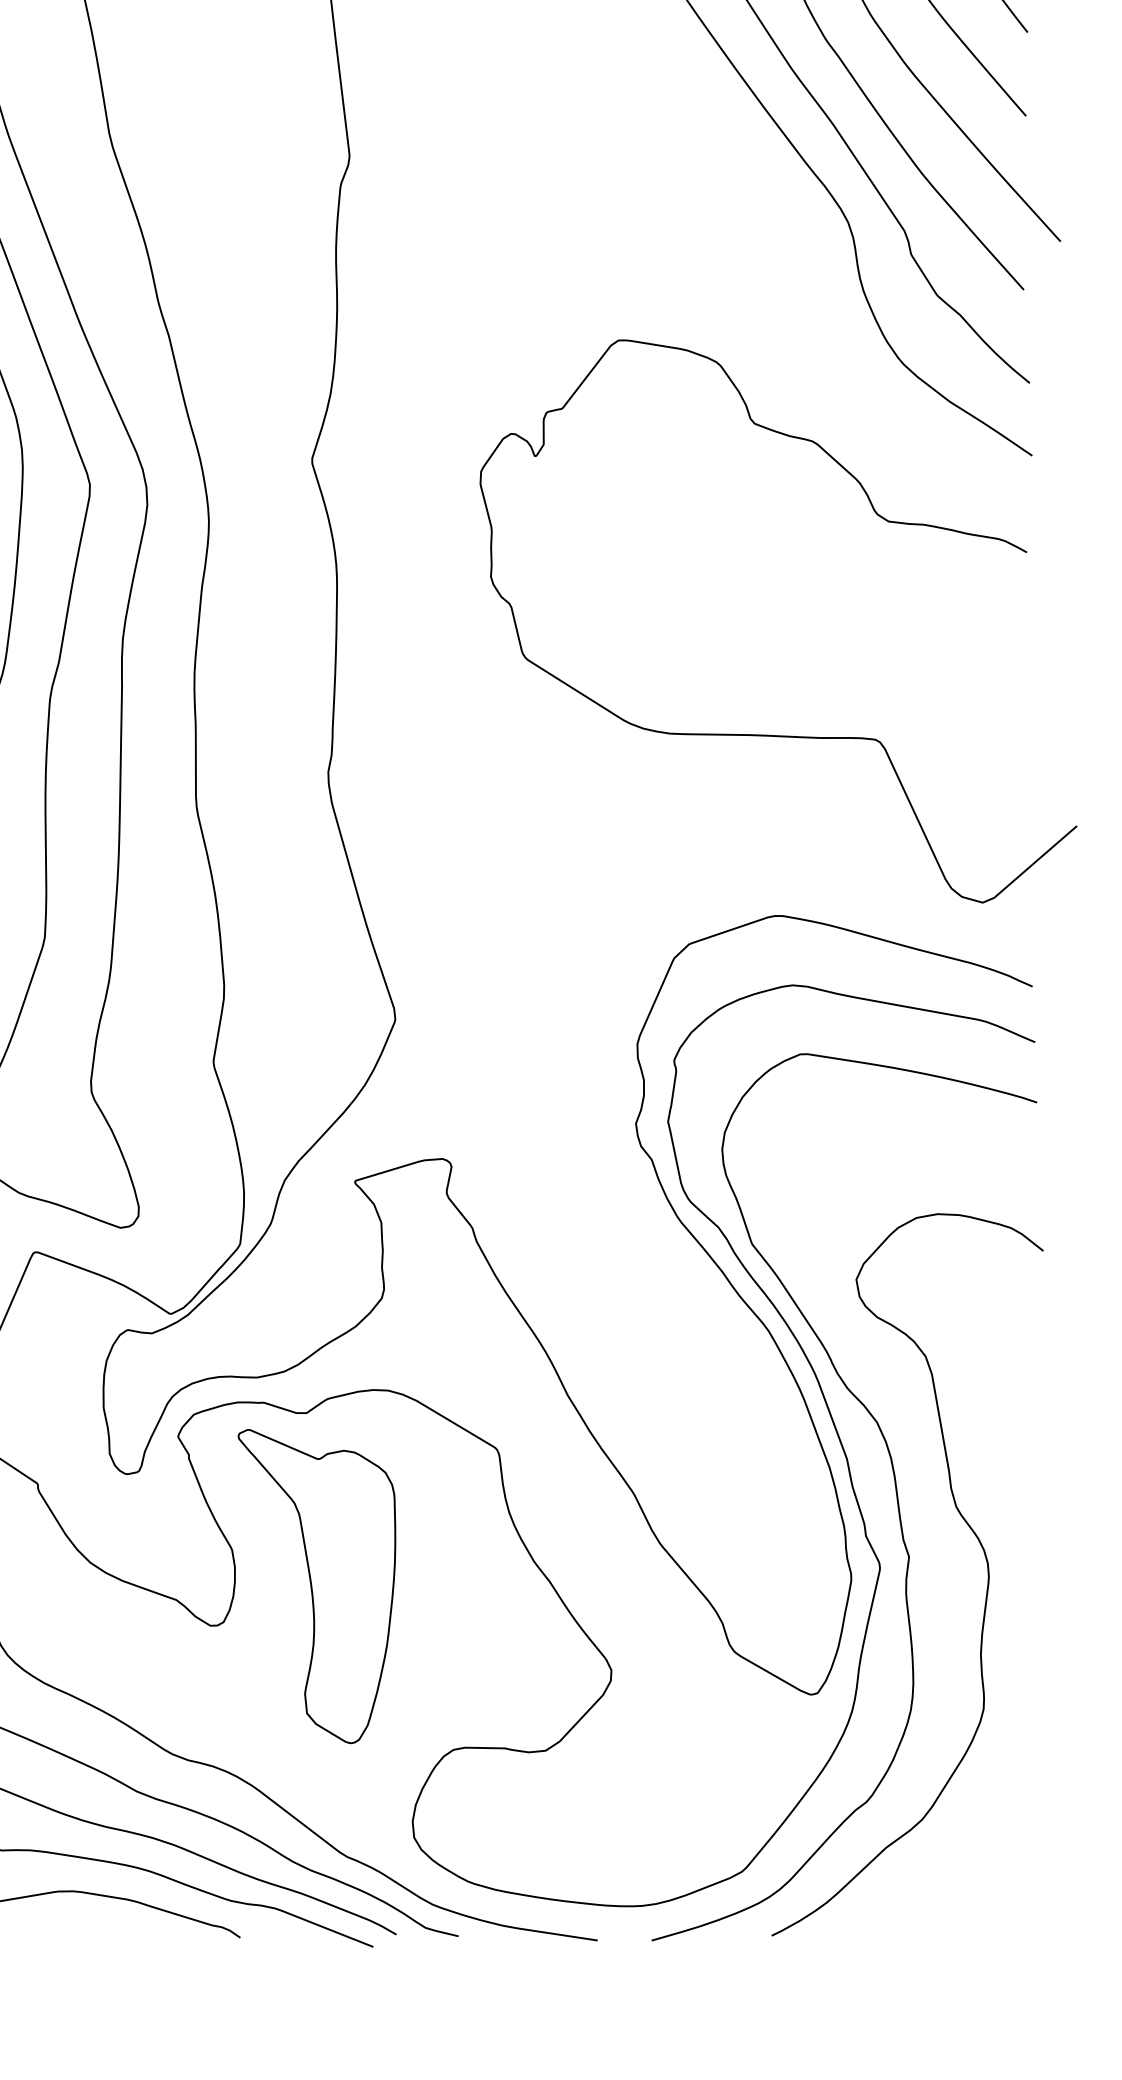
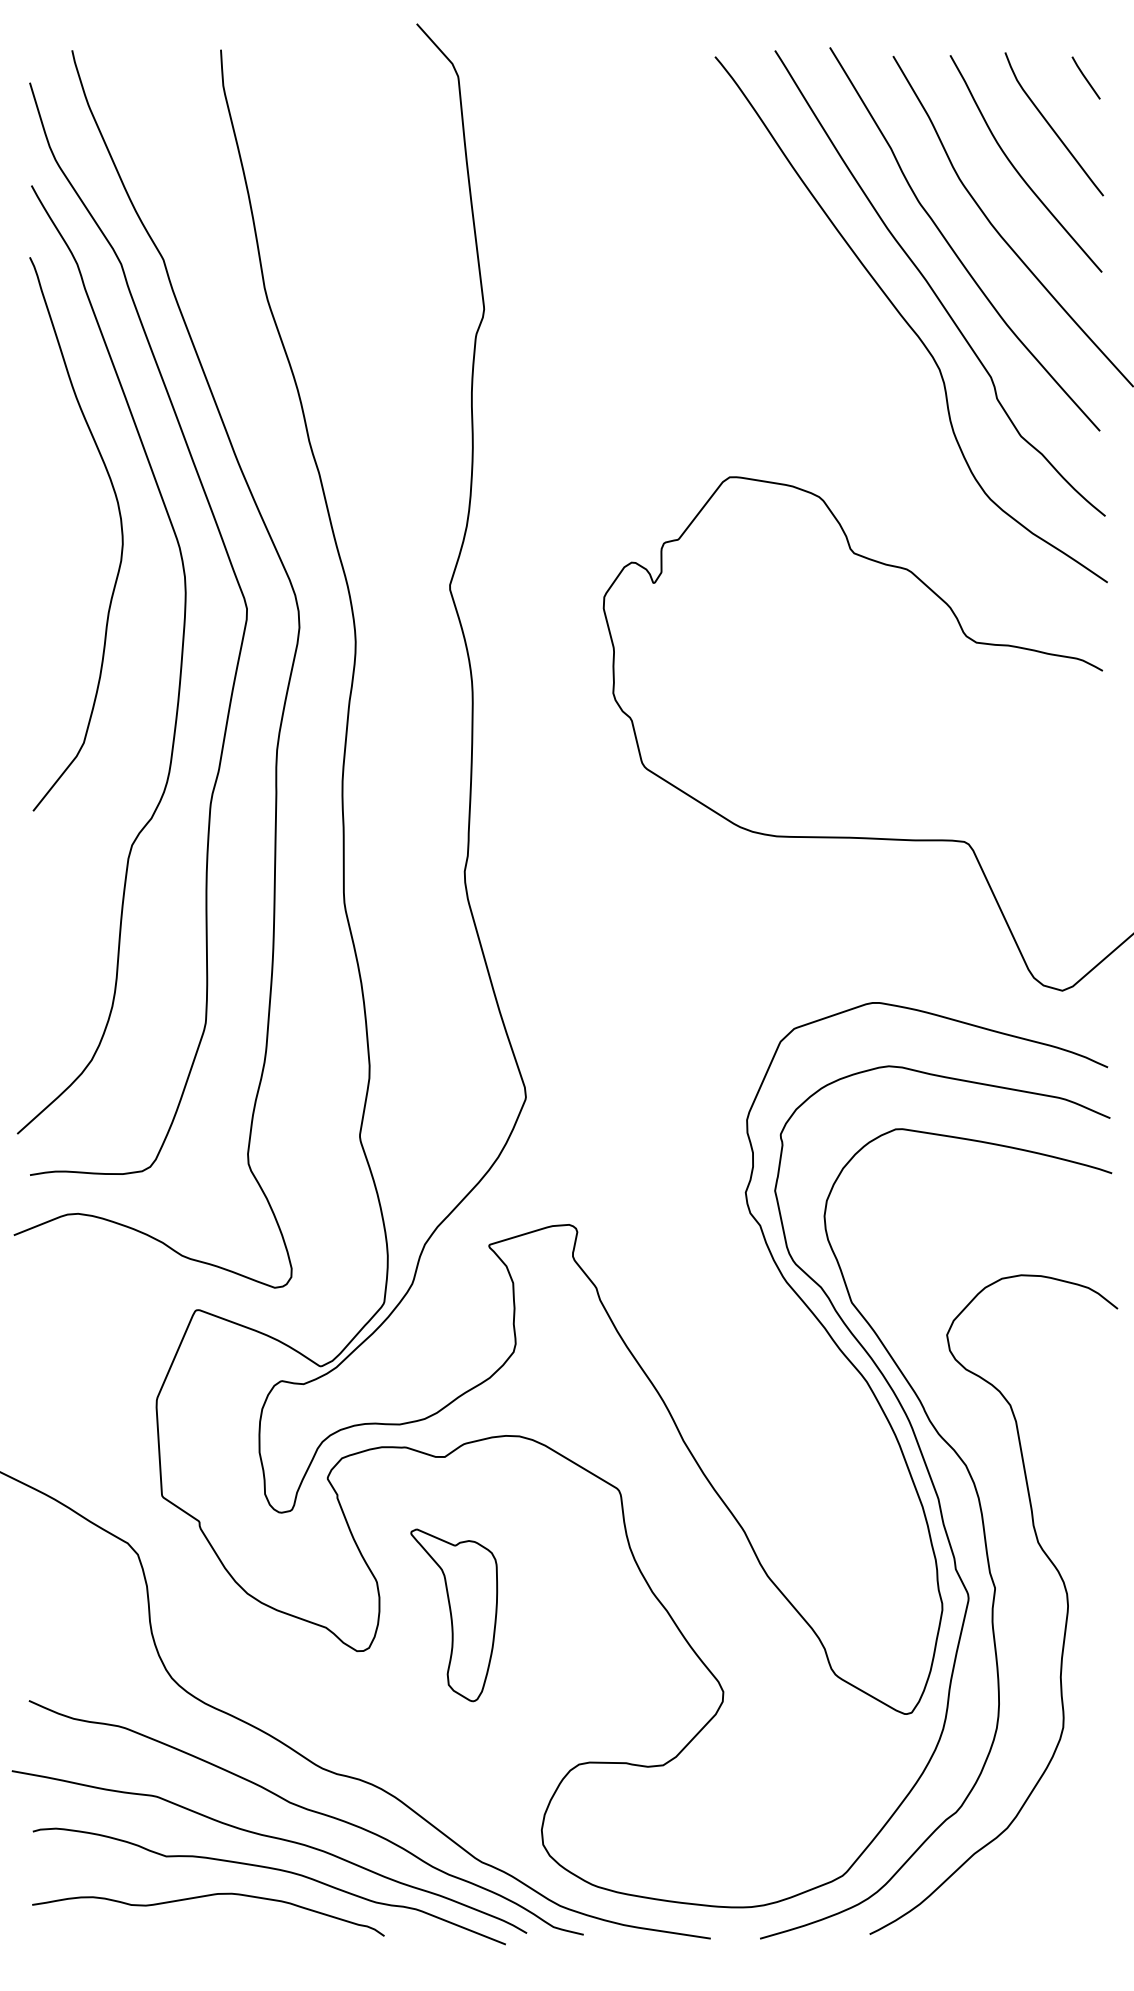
part: (315, 1586) -> (453, 1615), size x0.6

